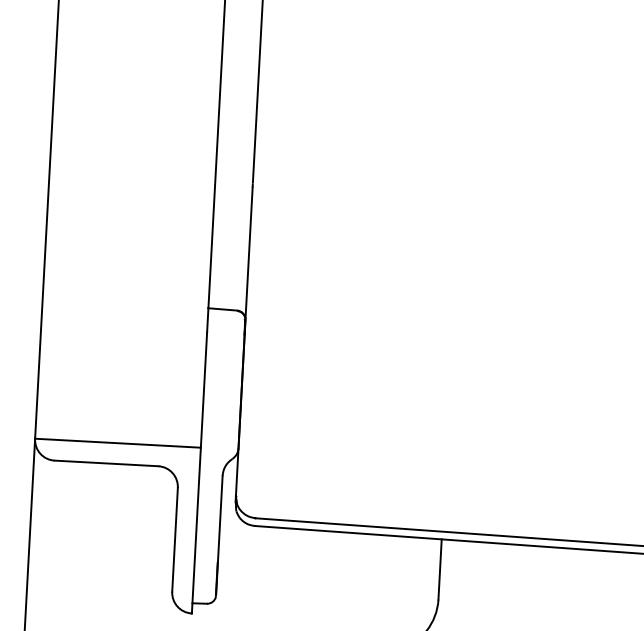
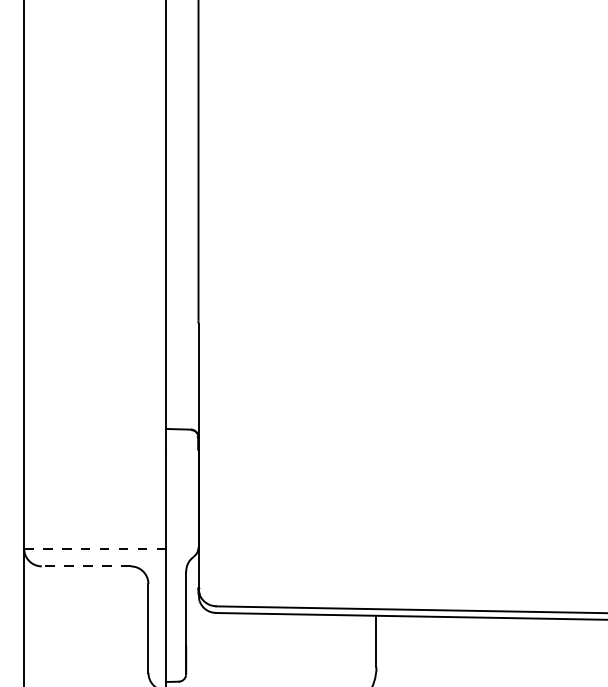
line: (118, 443) -> (95, 548), solid -> dashed
line: (105, 463) -> (85, 566), solid -> dashed

